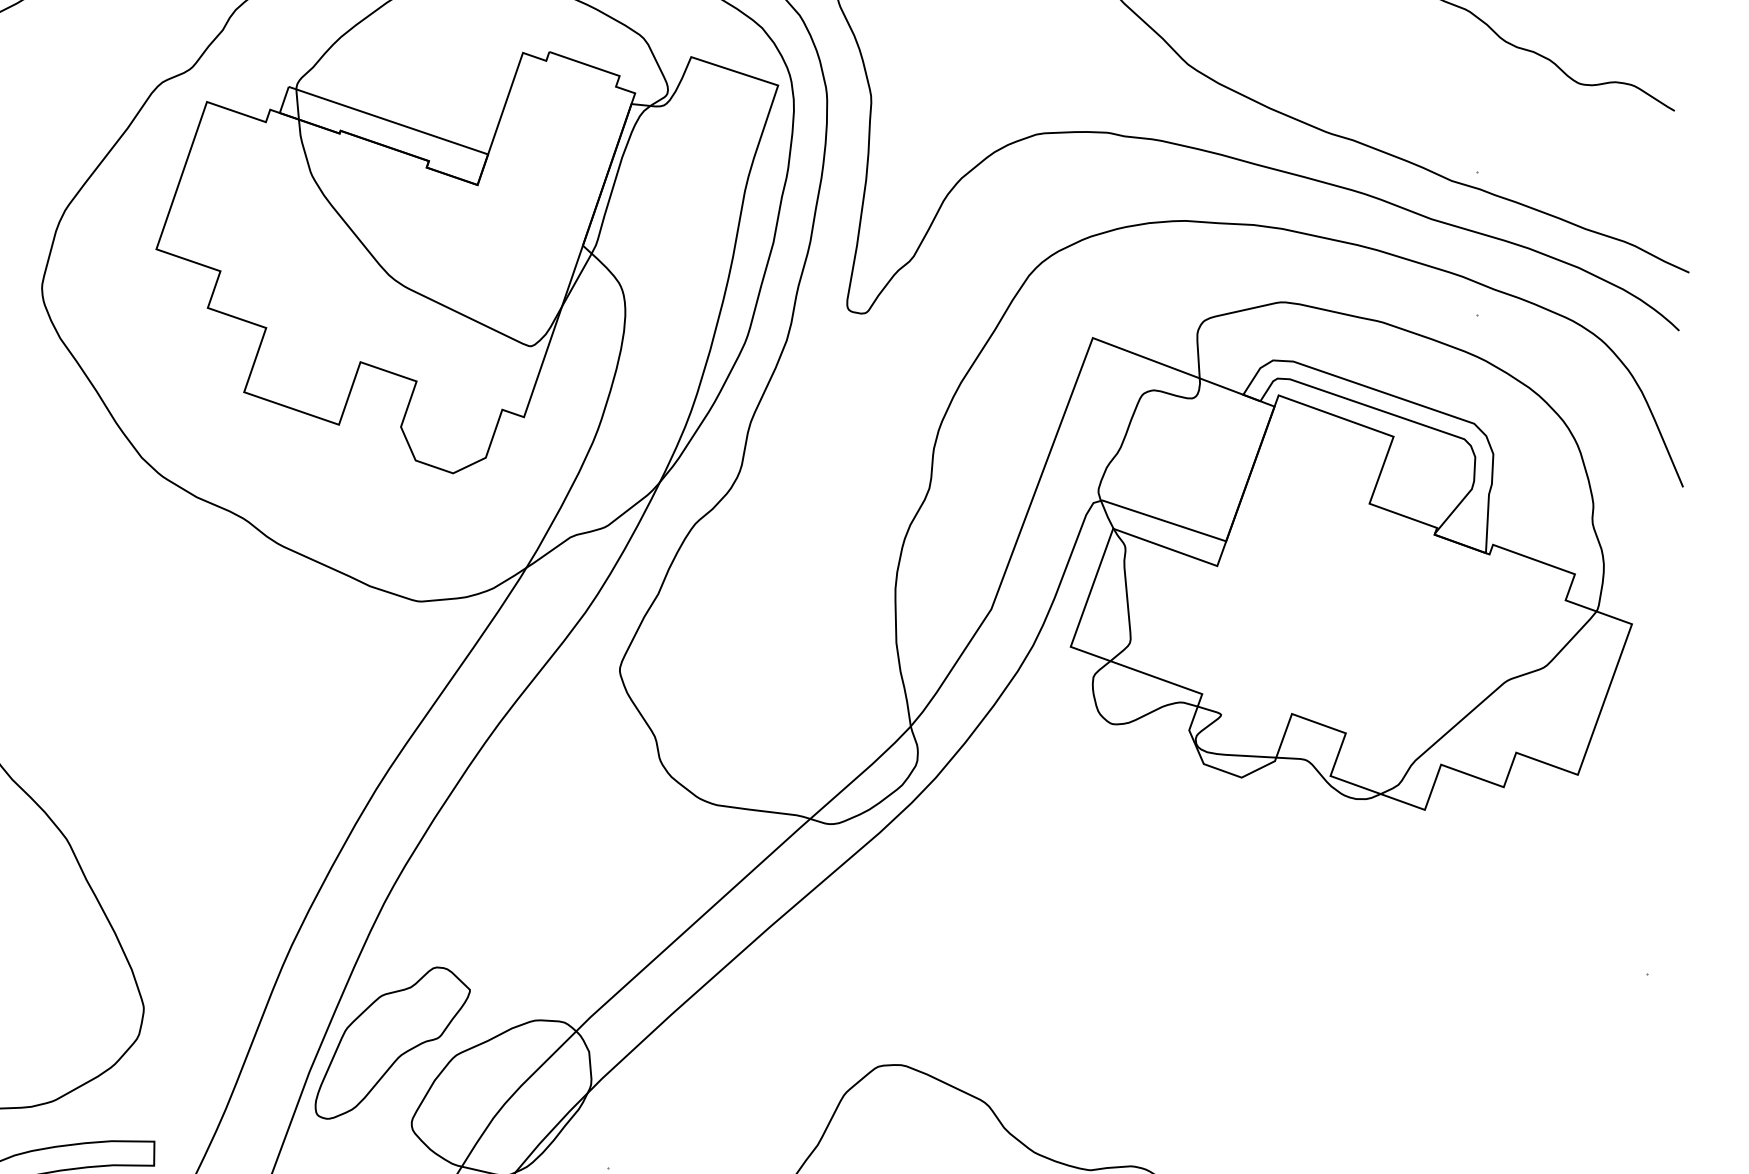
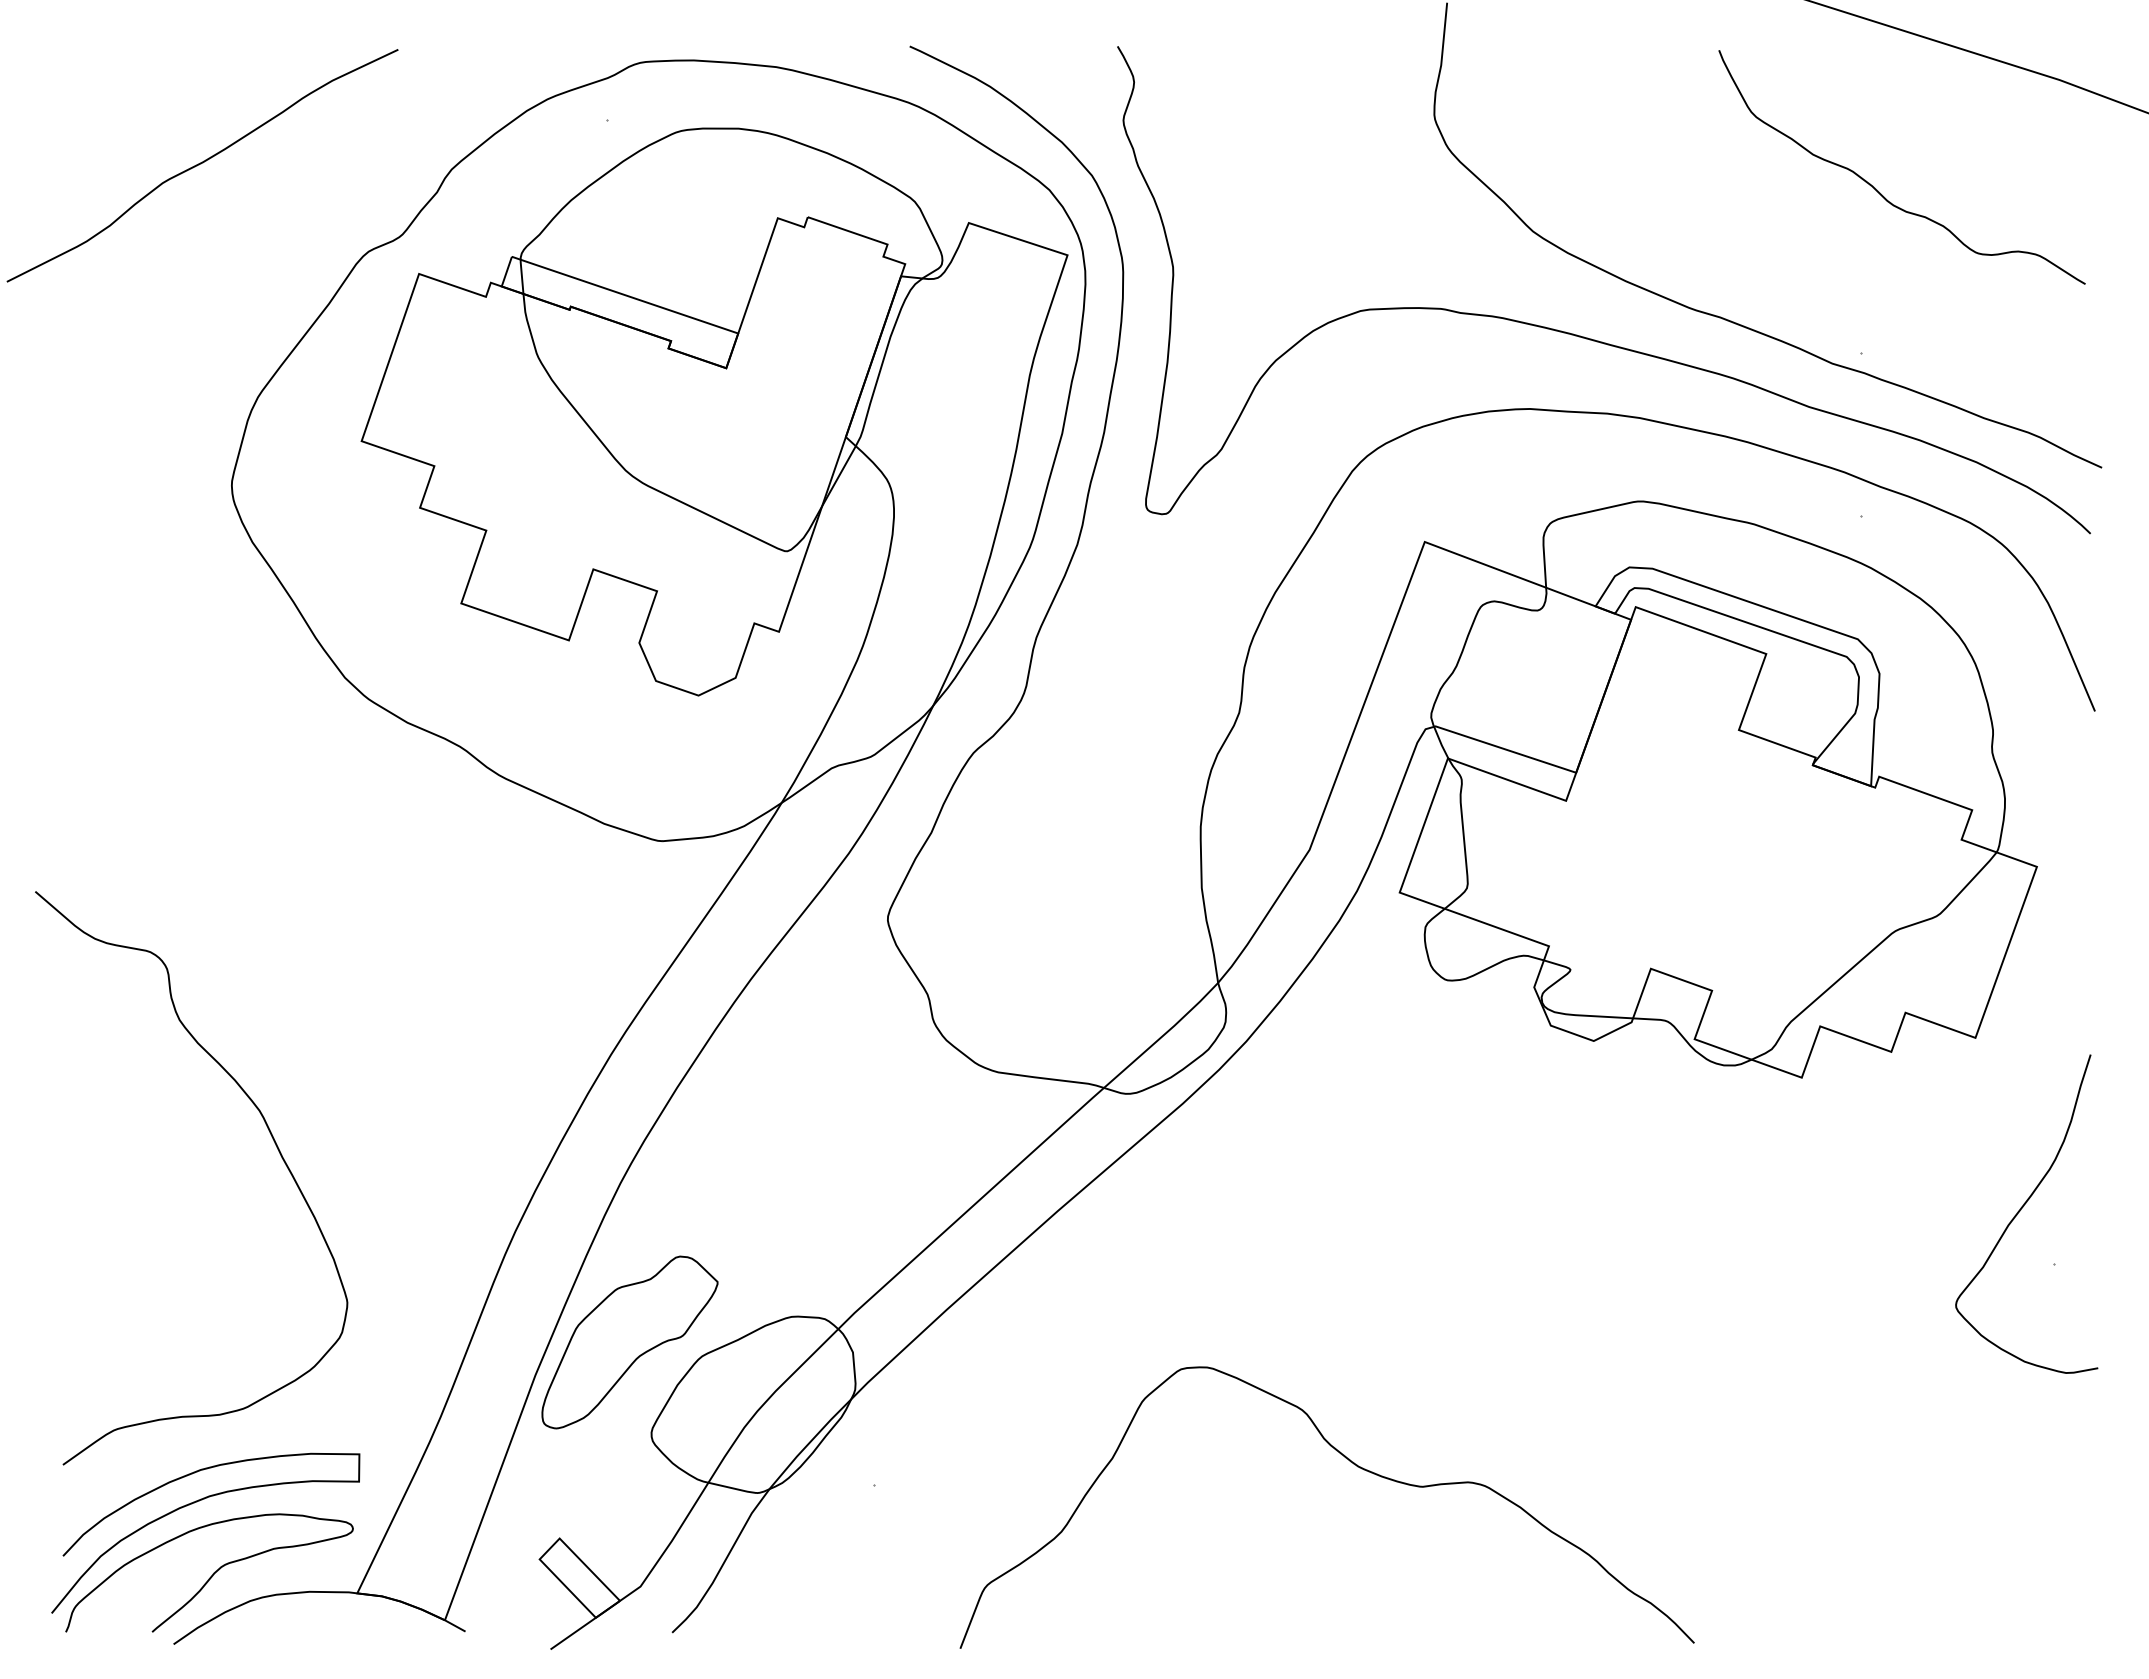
curve: (1617, 927) -> (2020, 1211), added

